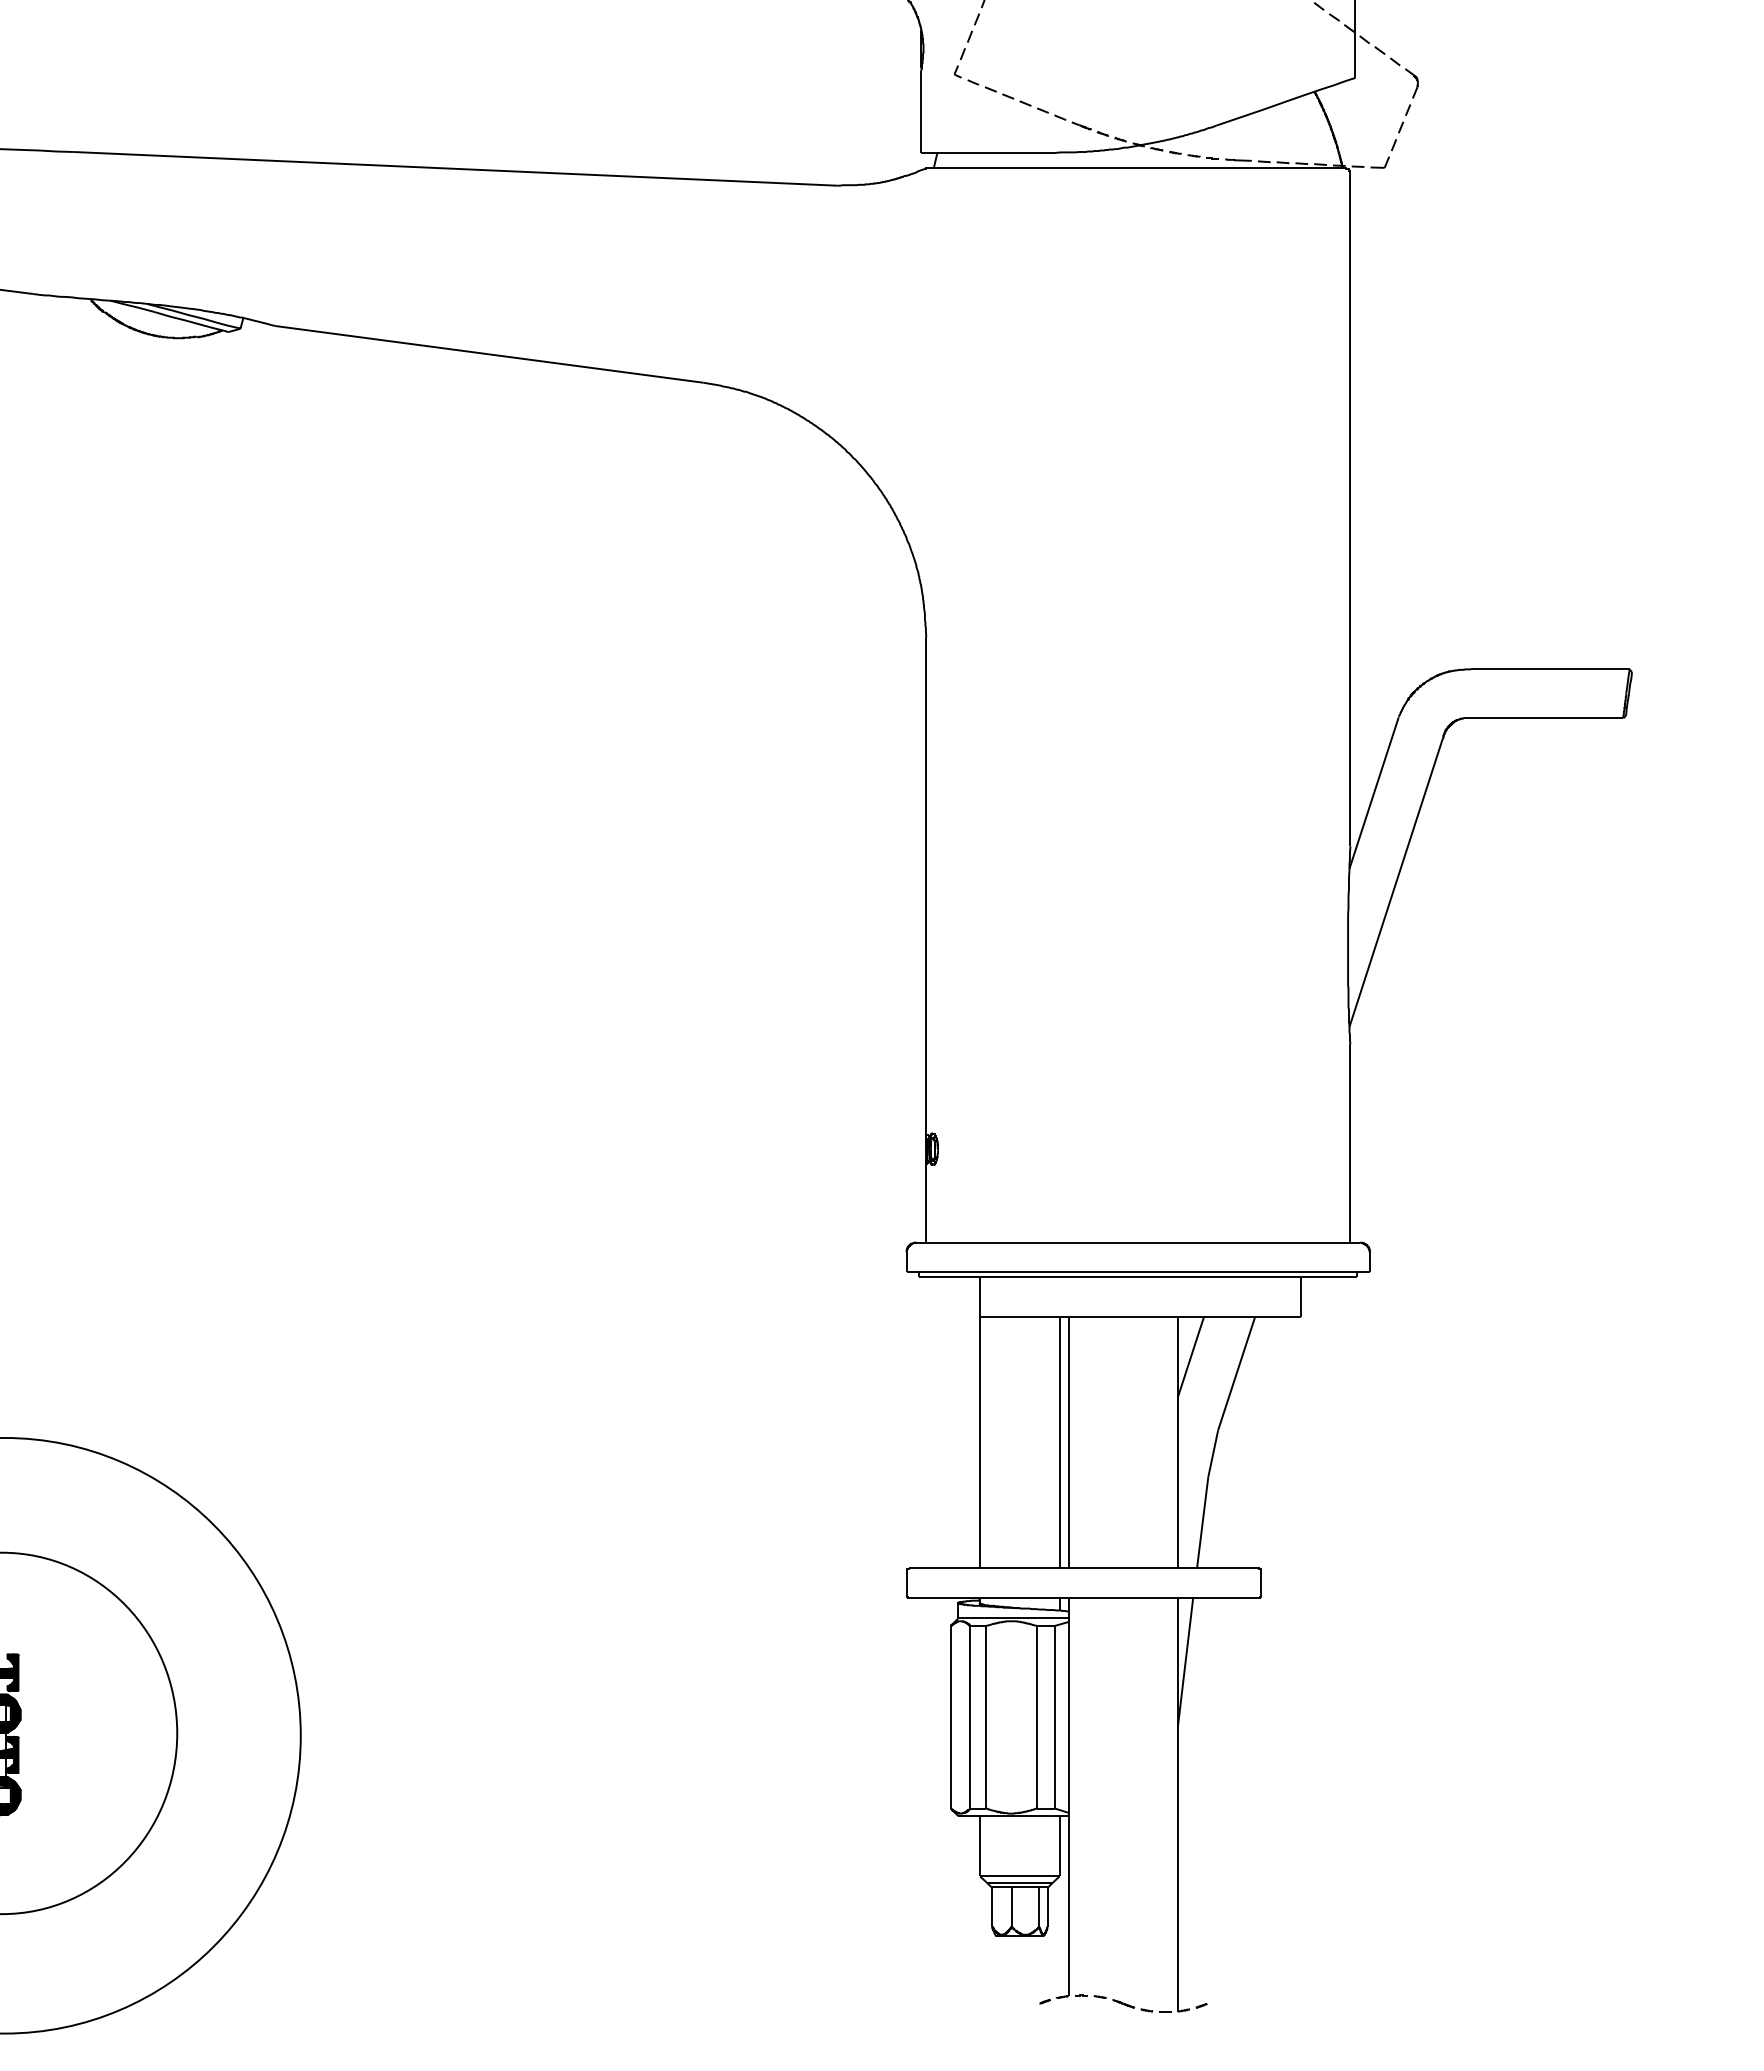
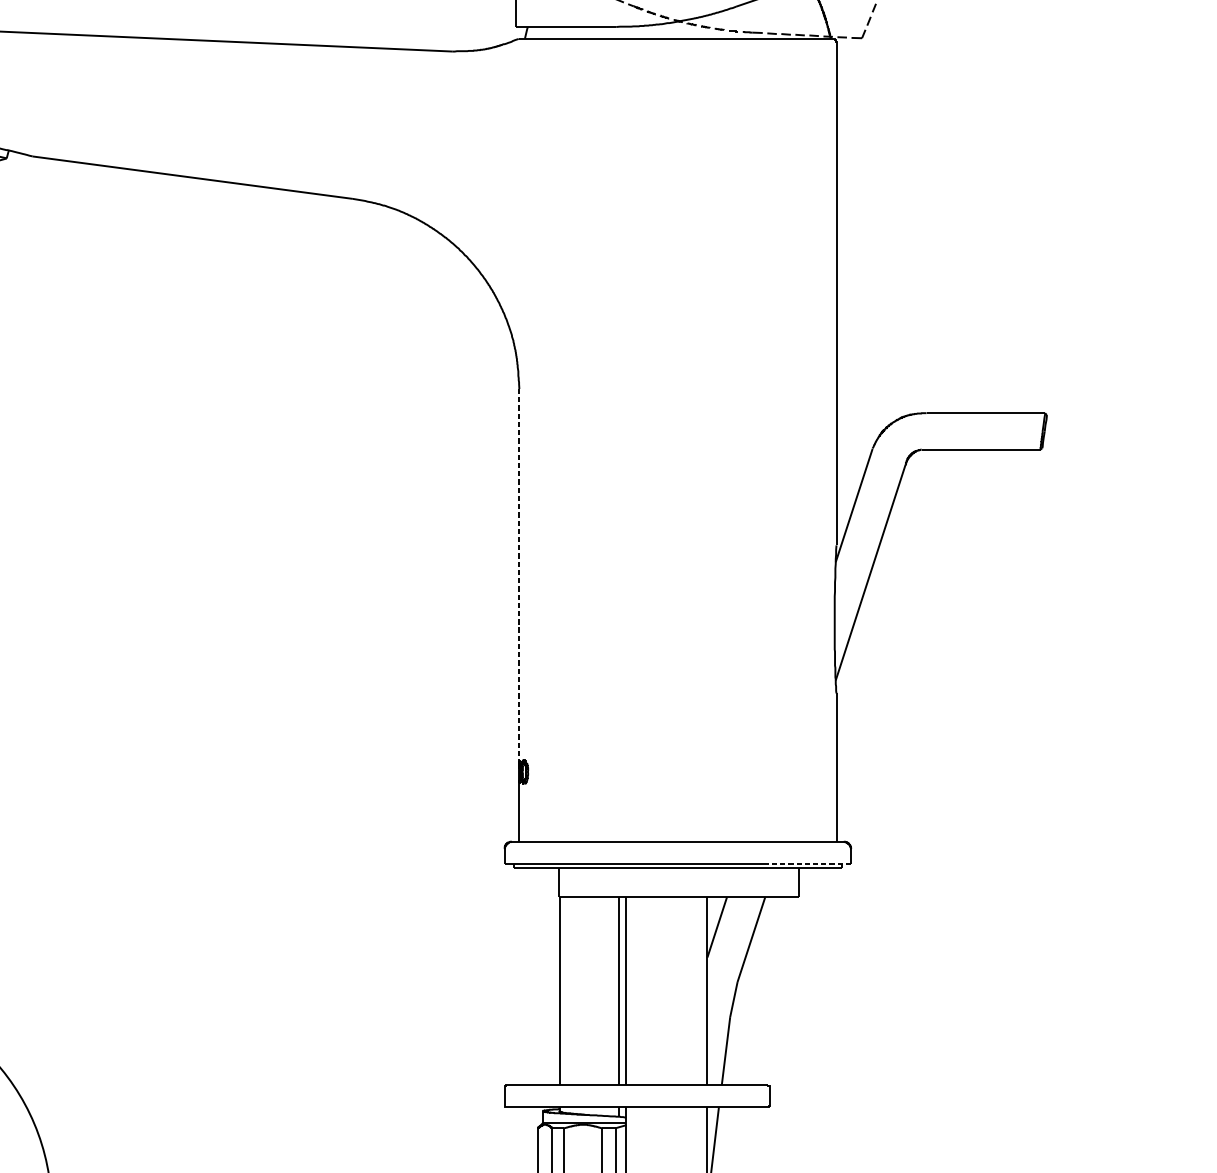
line: (926, 893) -> (519, 580), solid -> dashed
line: (1313, 1272) -> (808, 864), solid -> dashed

